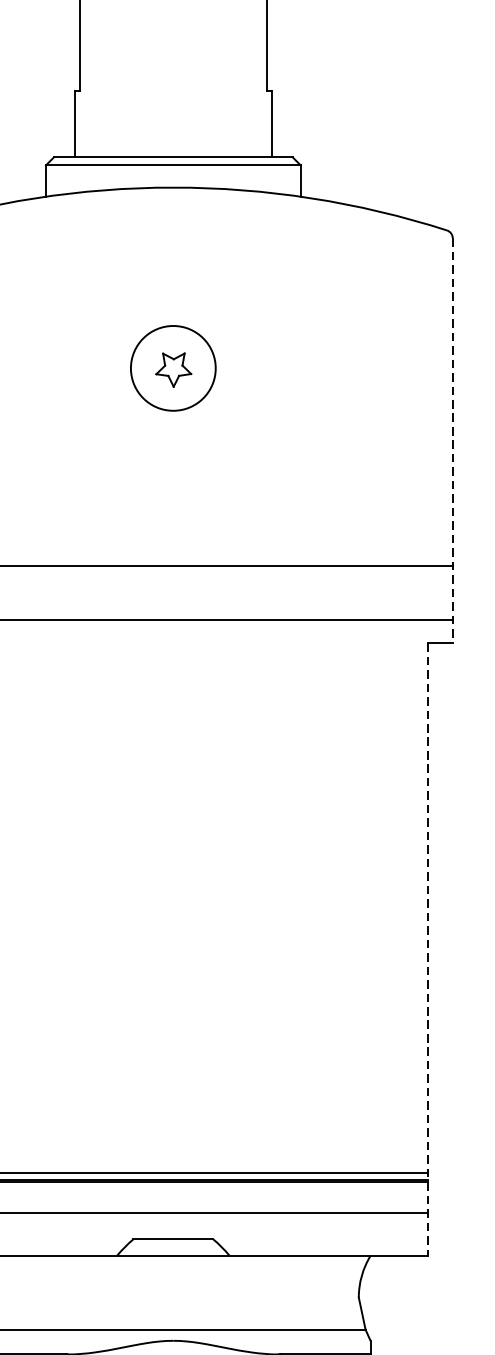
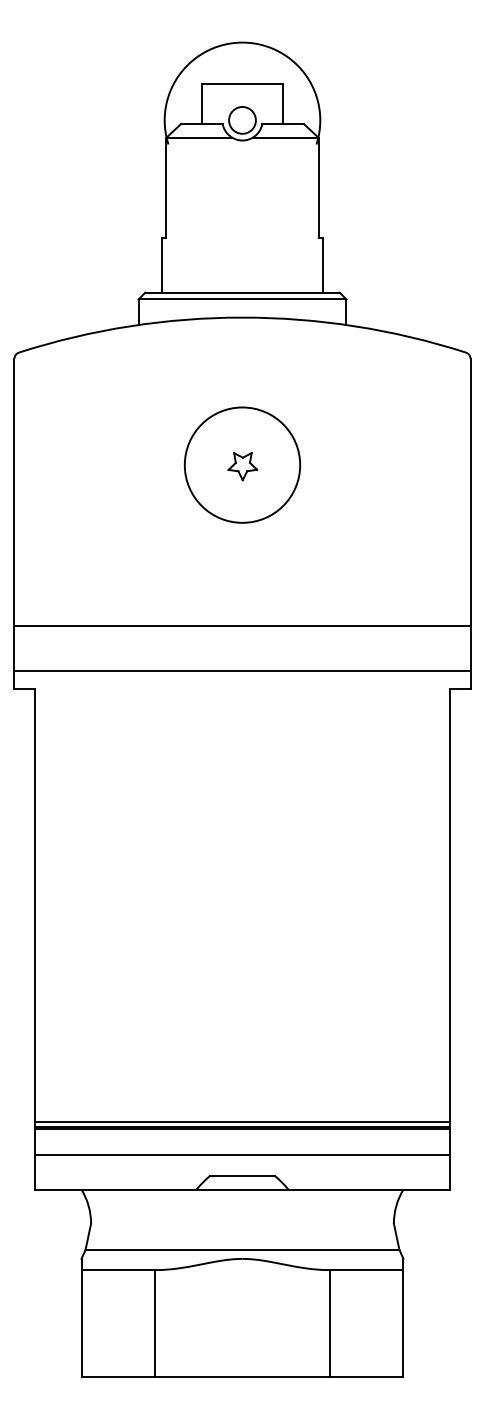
circle: (173, 367) -> (242, 464), size x1.67
line: (452, 441) -> (470, 524), dashed -> solid
line: (428, 950) -> (450, 940), dashed -> solid

